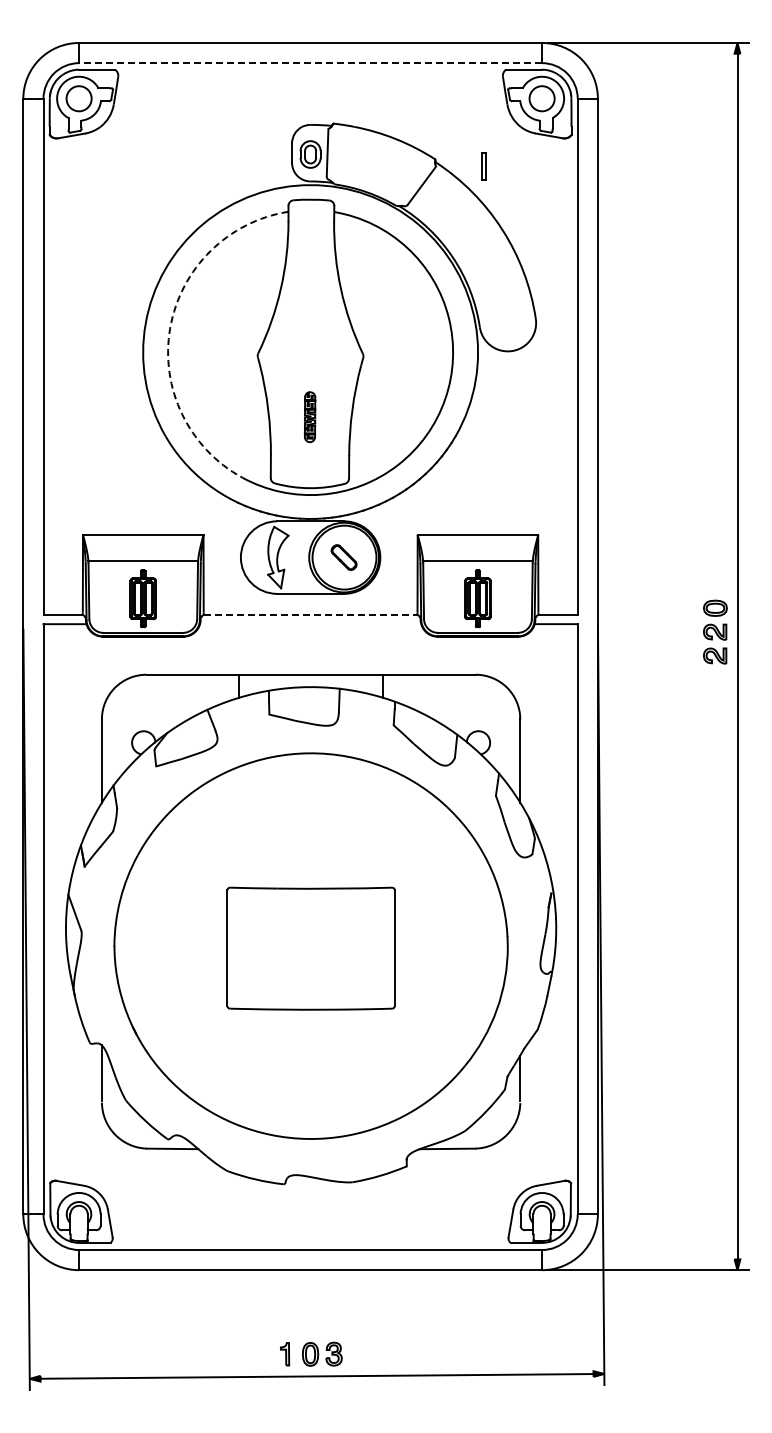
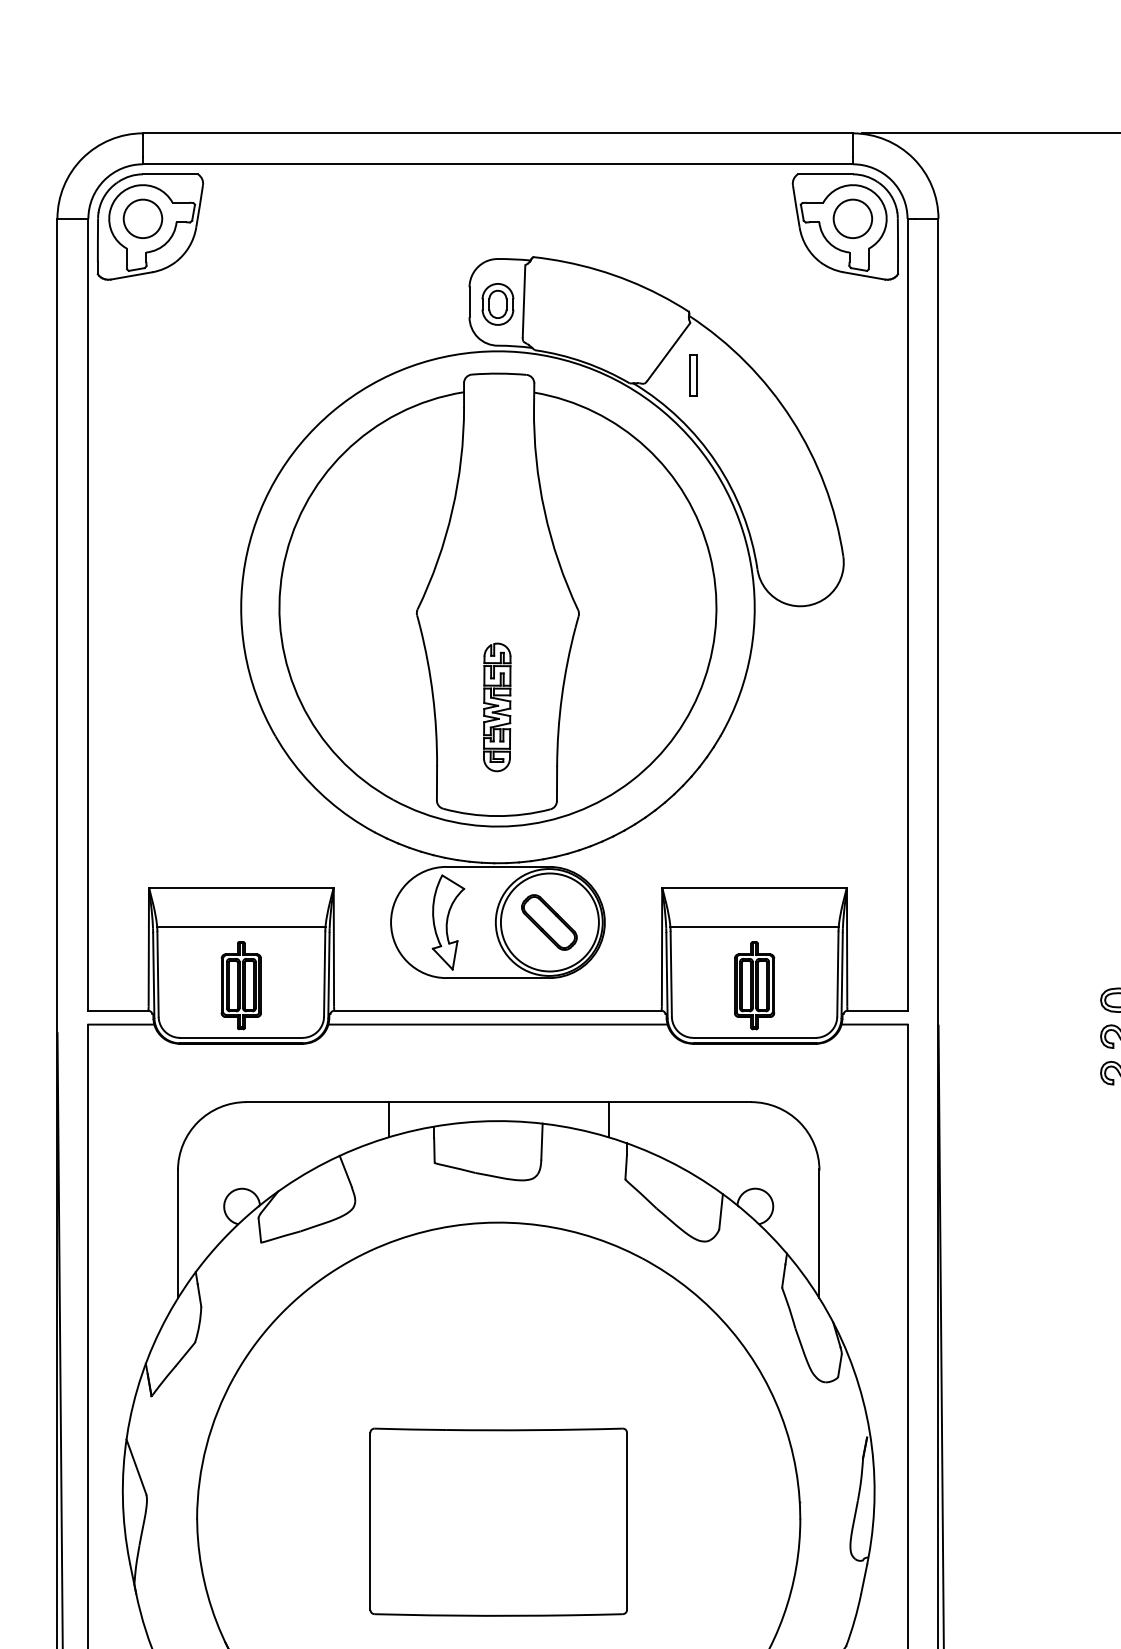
line: (310, 63) -> (497, 164), dashed -> solid
part: (483, 166) -> (692, 374), moved
arc: (170, 328) -> (283, 571), dashed -> solid
part: (309, 416) -> (496, 706), size x1.67
part: (343, 557) -> (548, 922), size x1.43
line: (310, 615) -> (497, 1011), dashed -> solid
line: (310, 624) -> (497, 1025), added

